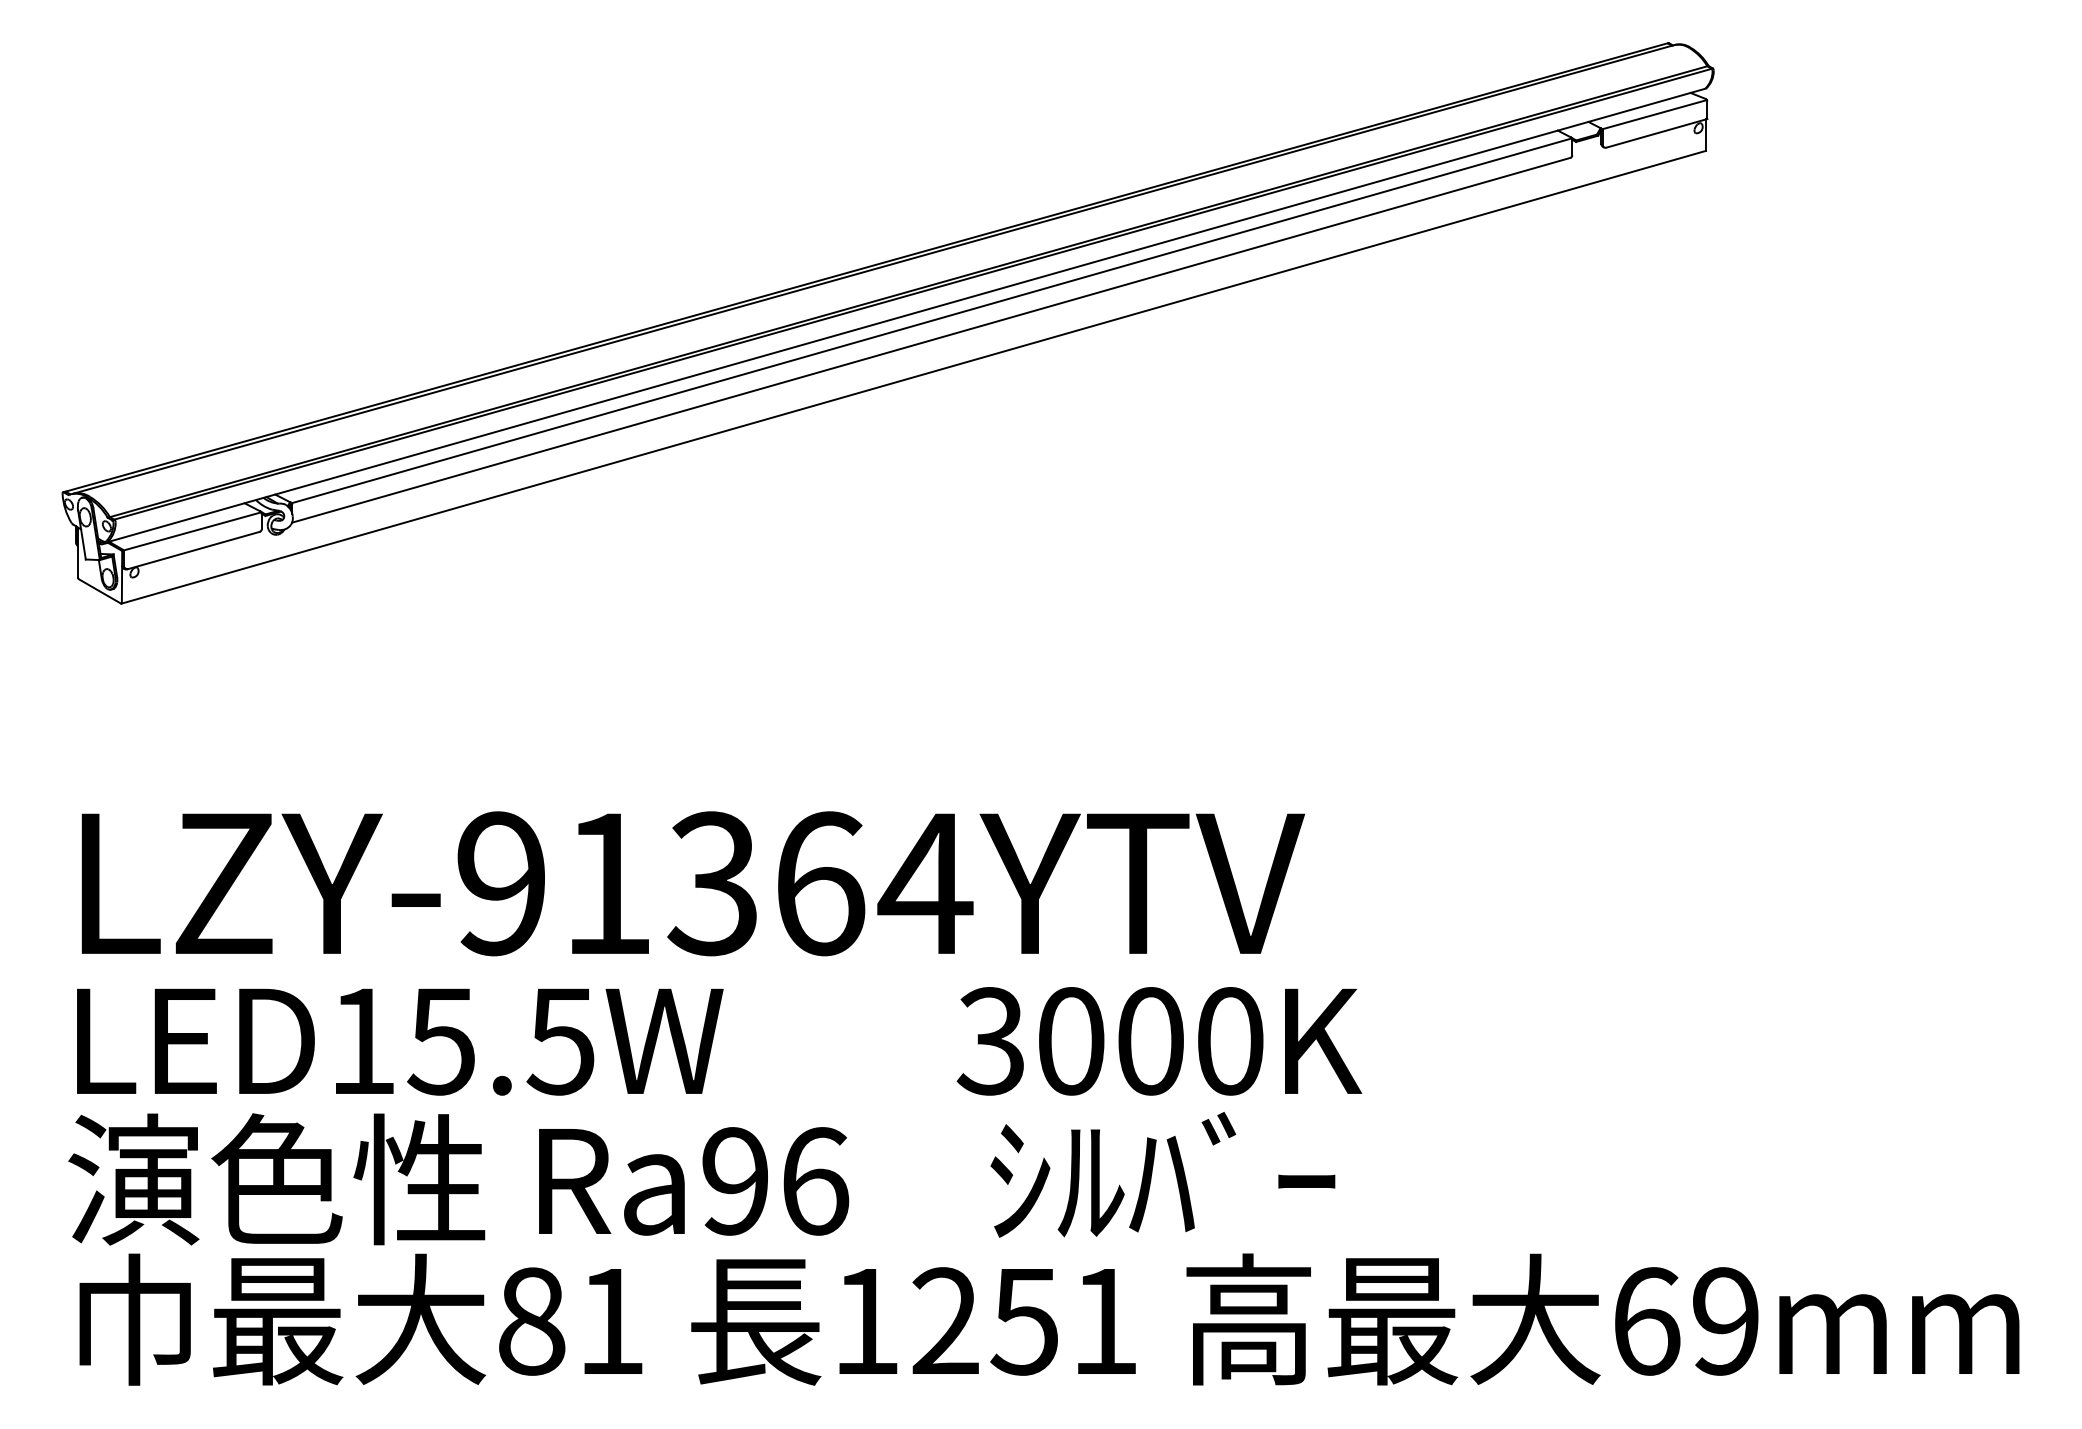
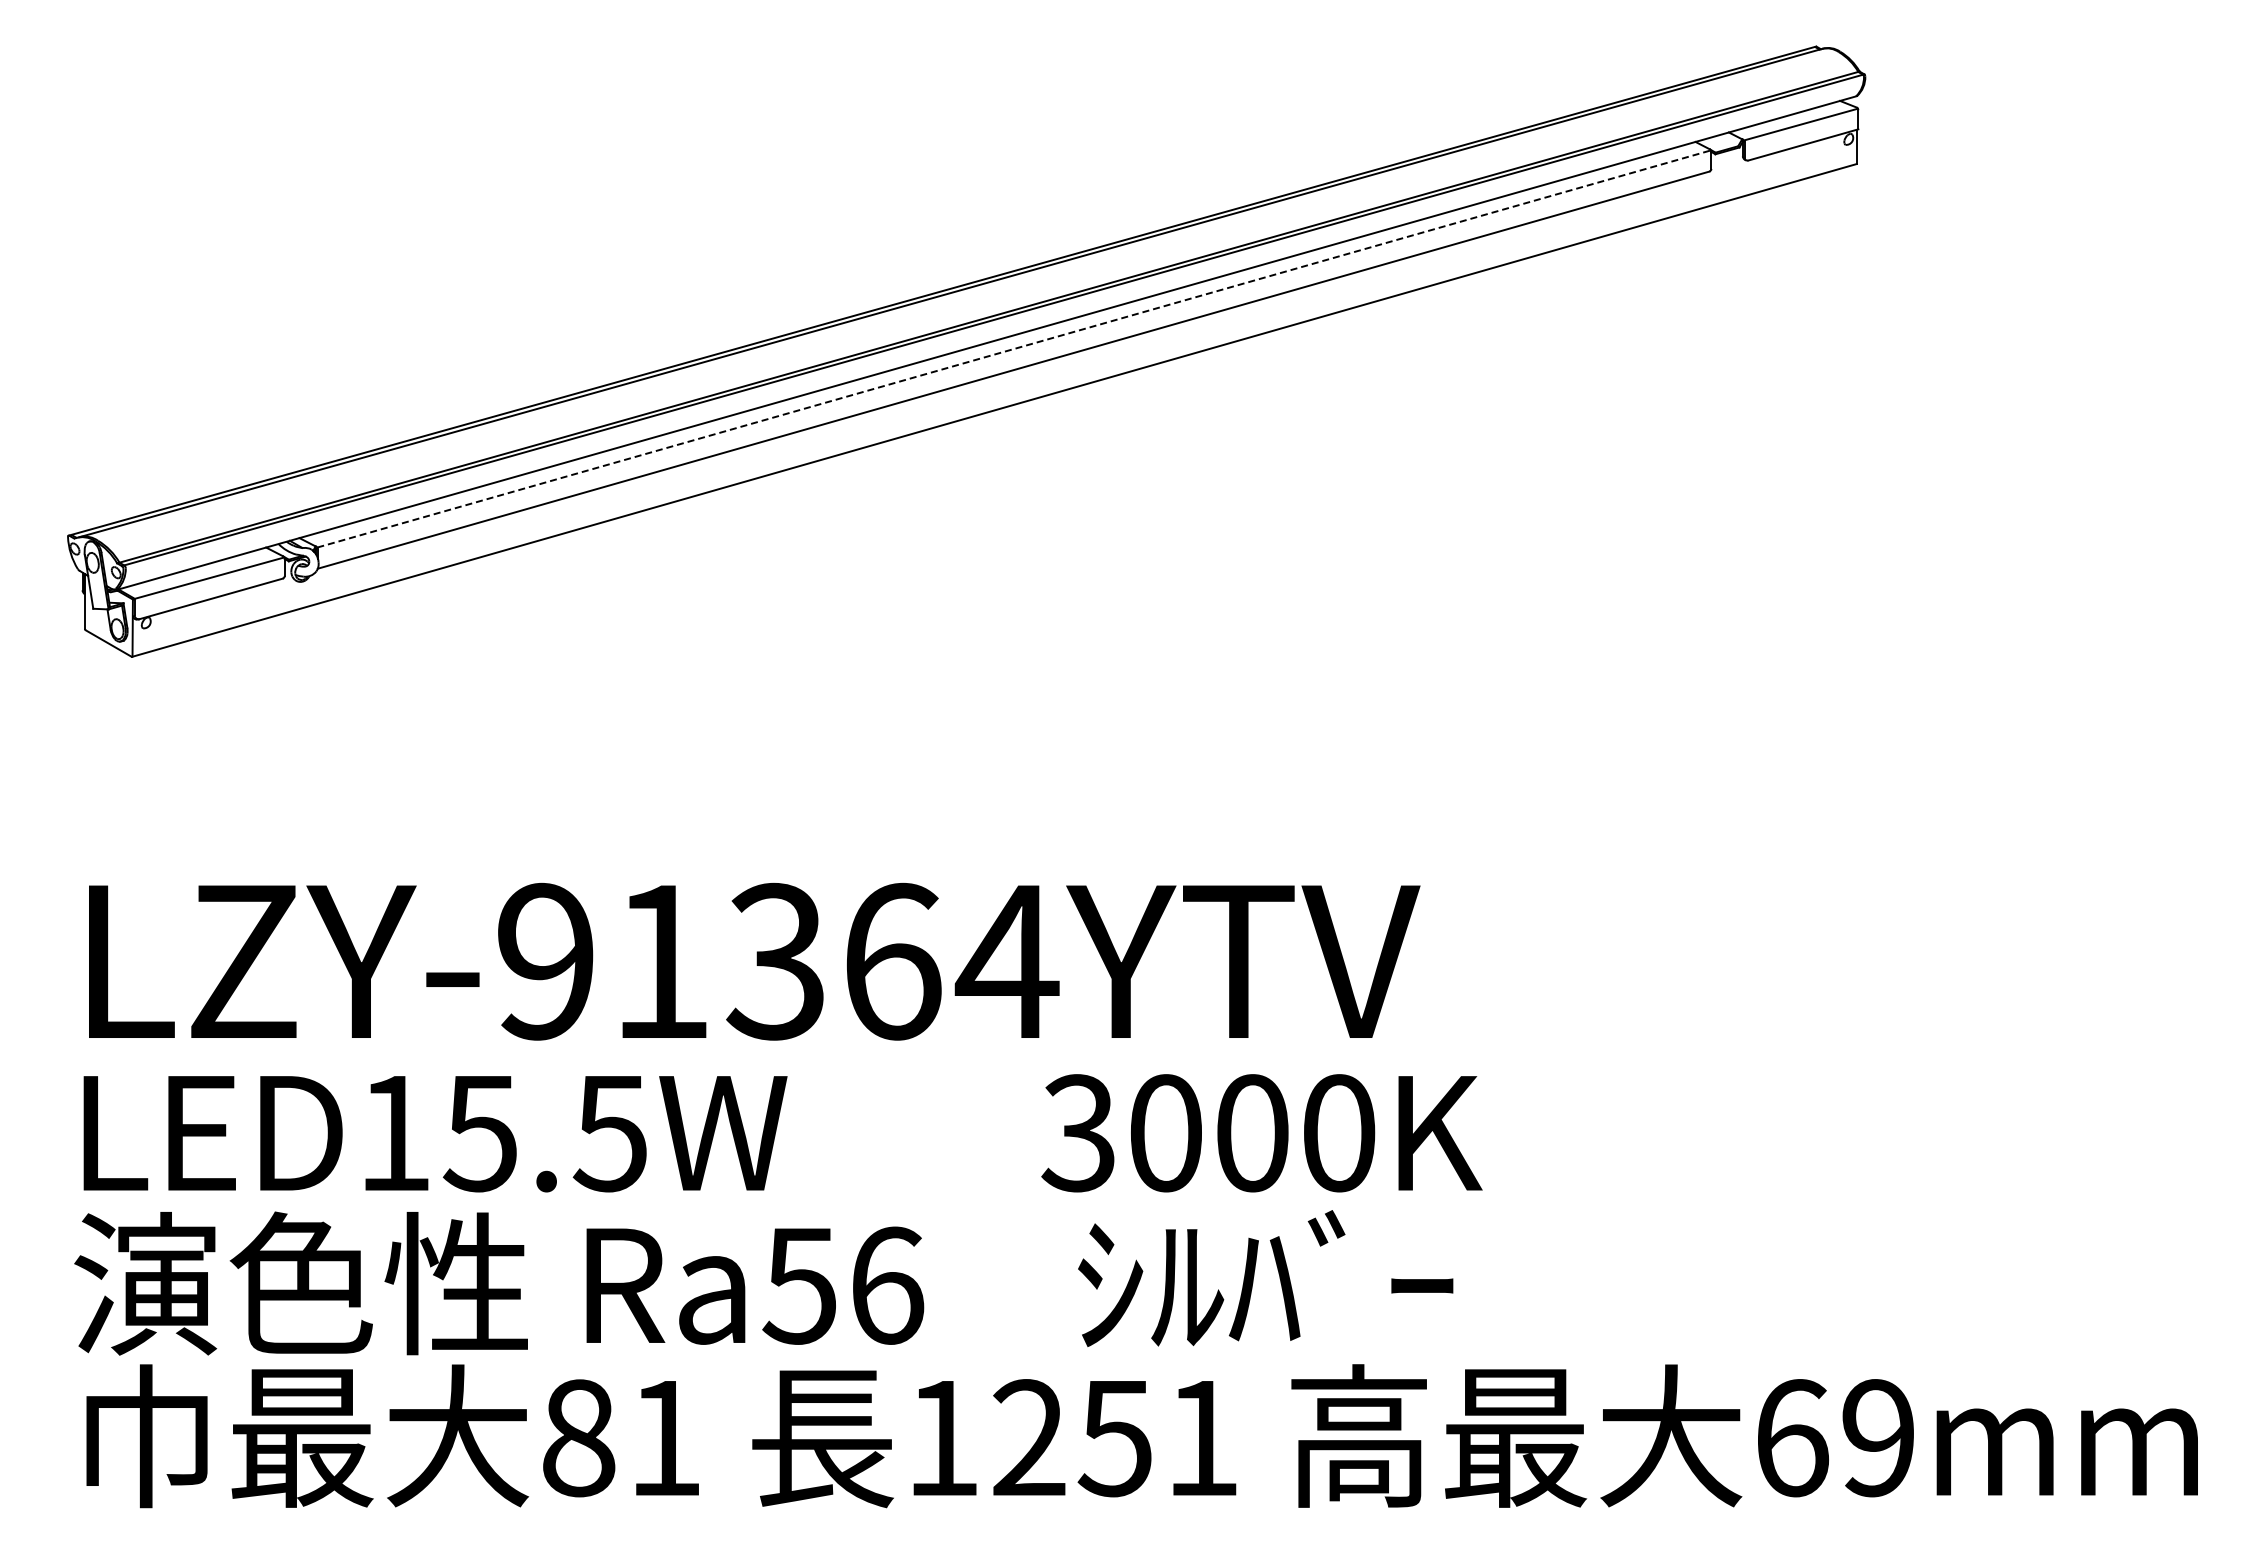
line: (932, 320) -> (1014, 348), solid -> dashed
text: (733, 1181) -> (798, 1285), Ra96 -> Ra56

